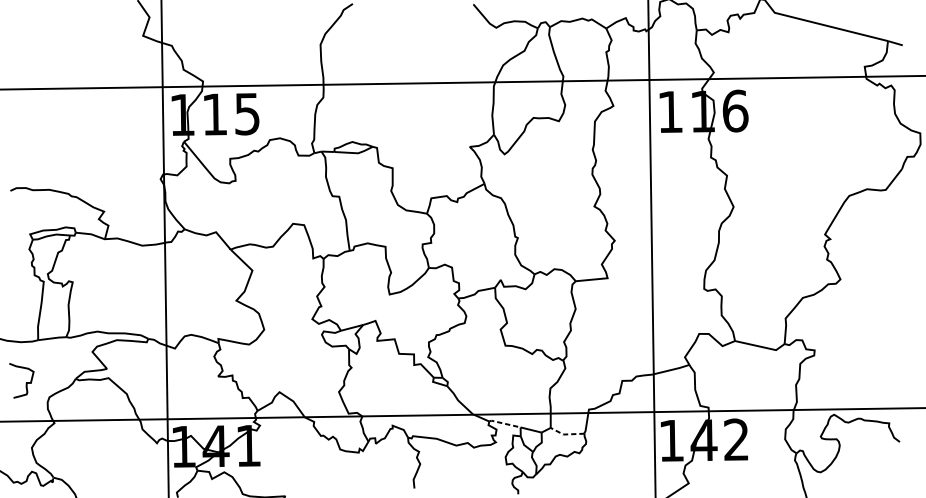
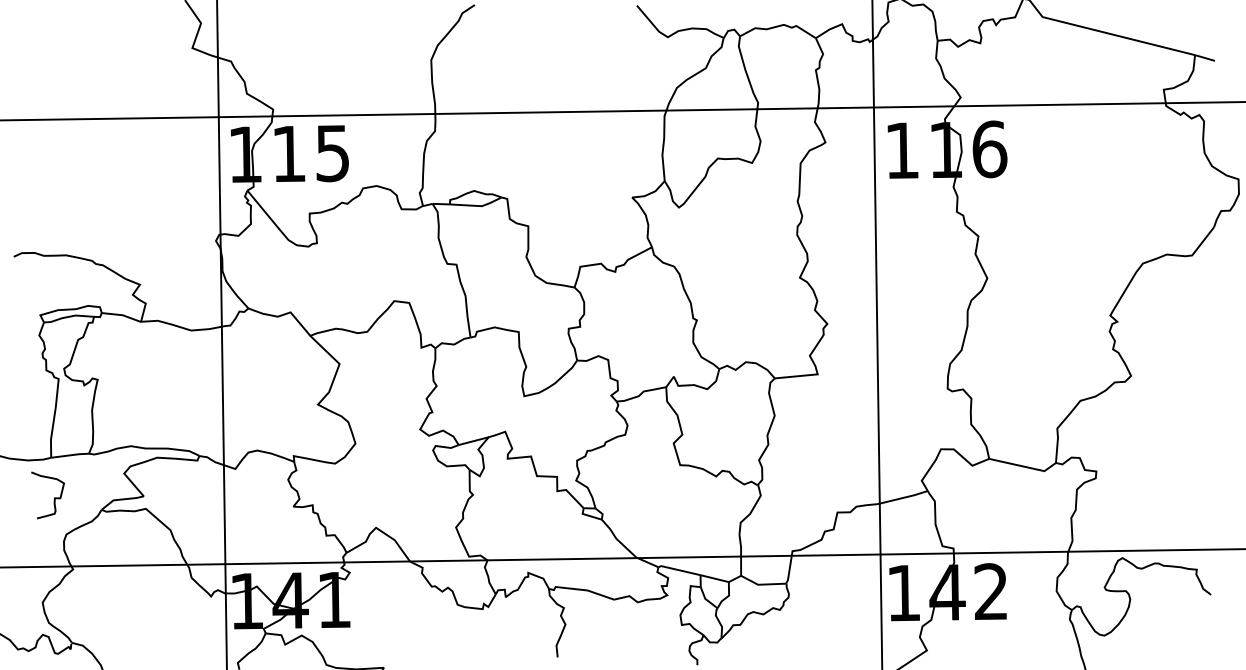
curve: (25, 383) -> (53, 499), moved
line: (504, 423) -> (678, 570), dashed -> solid
line: (566, 434) -> (762, 584), dashed -> solid

